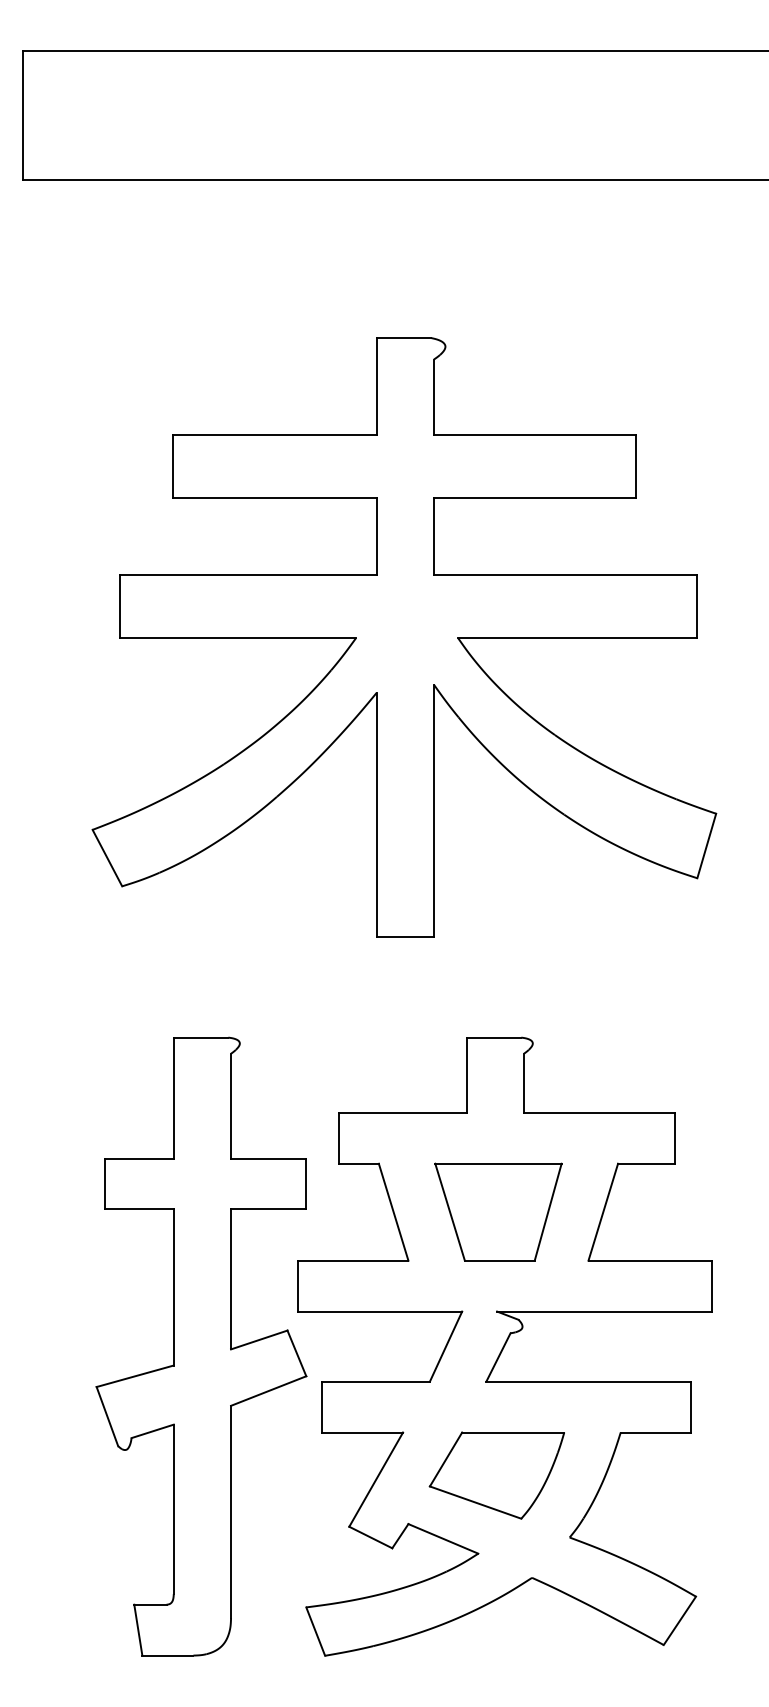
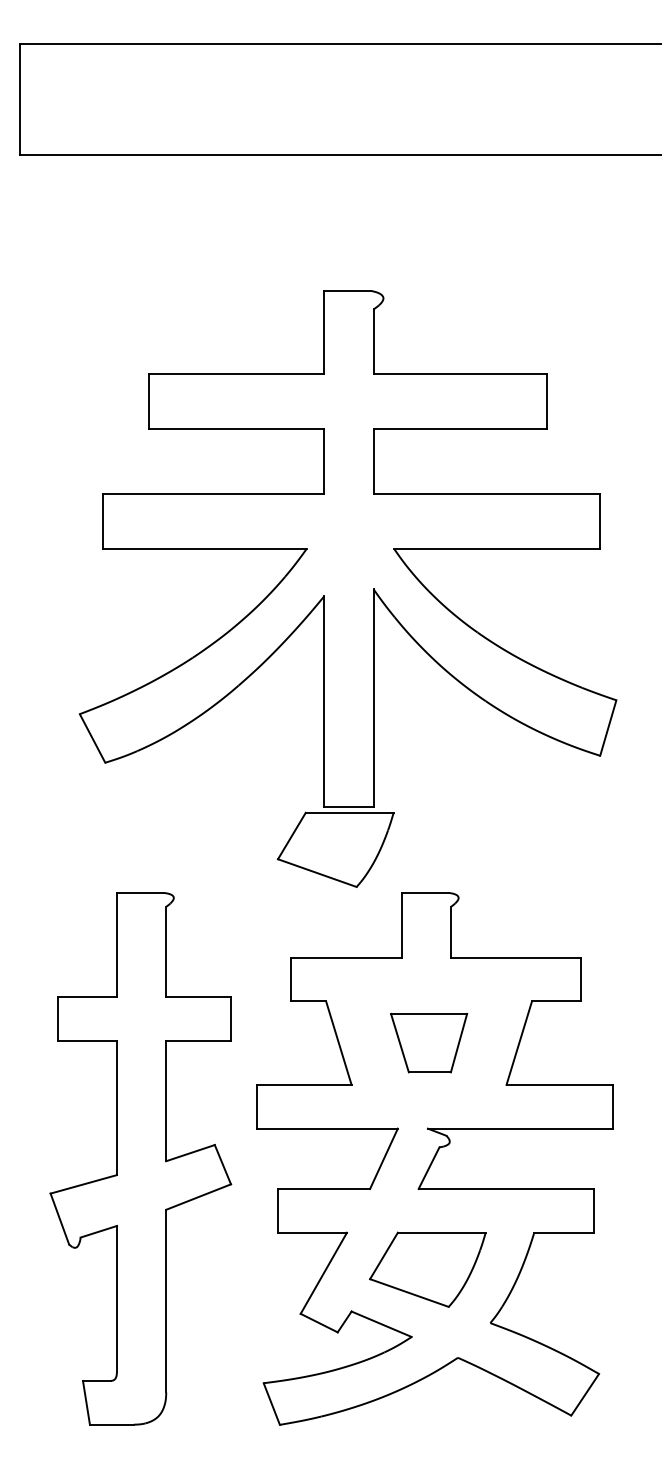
part: (389, 987) -> (335, 849), added
part: (498, 1211) -> (429, 1042), size x0.7
part: (201, 1346) -> (140, 1158), moved

